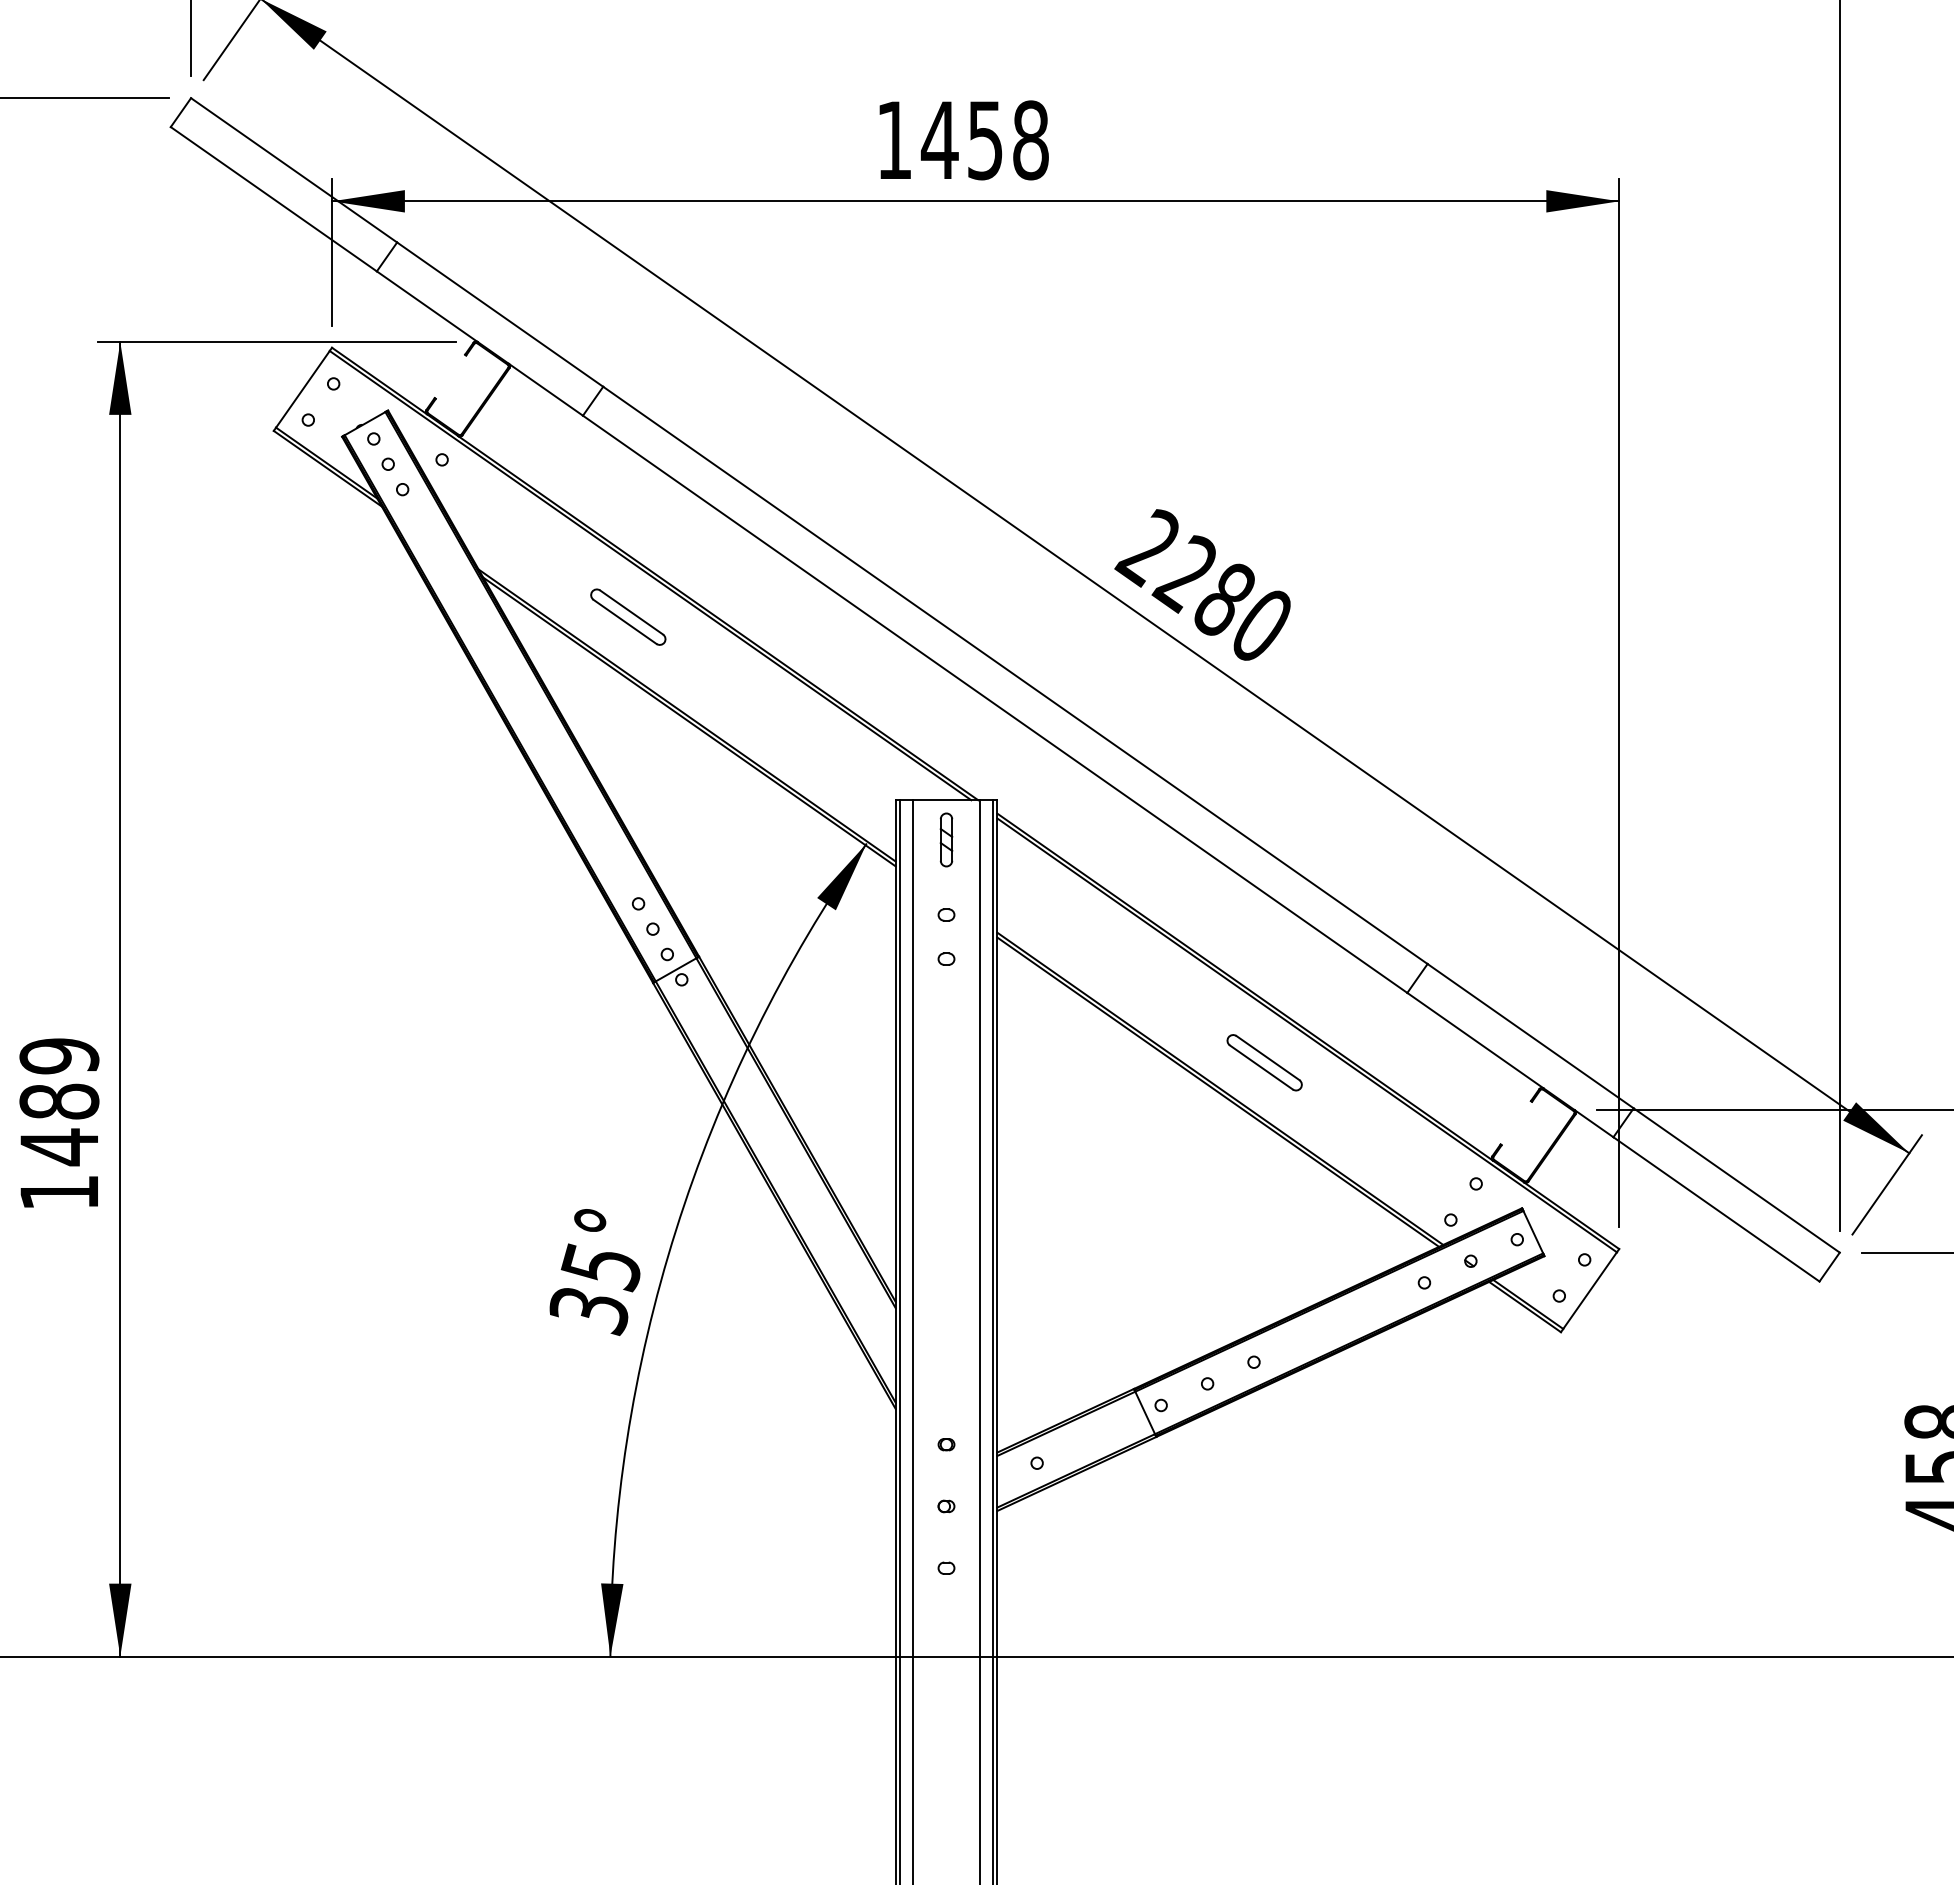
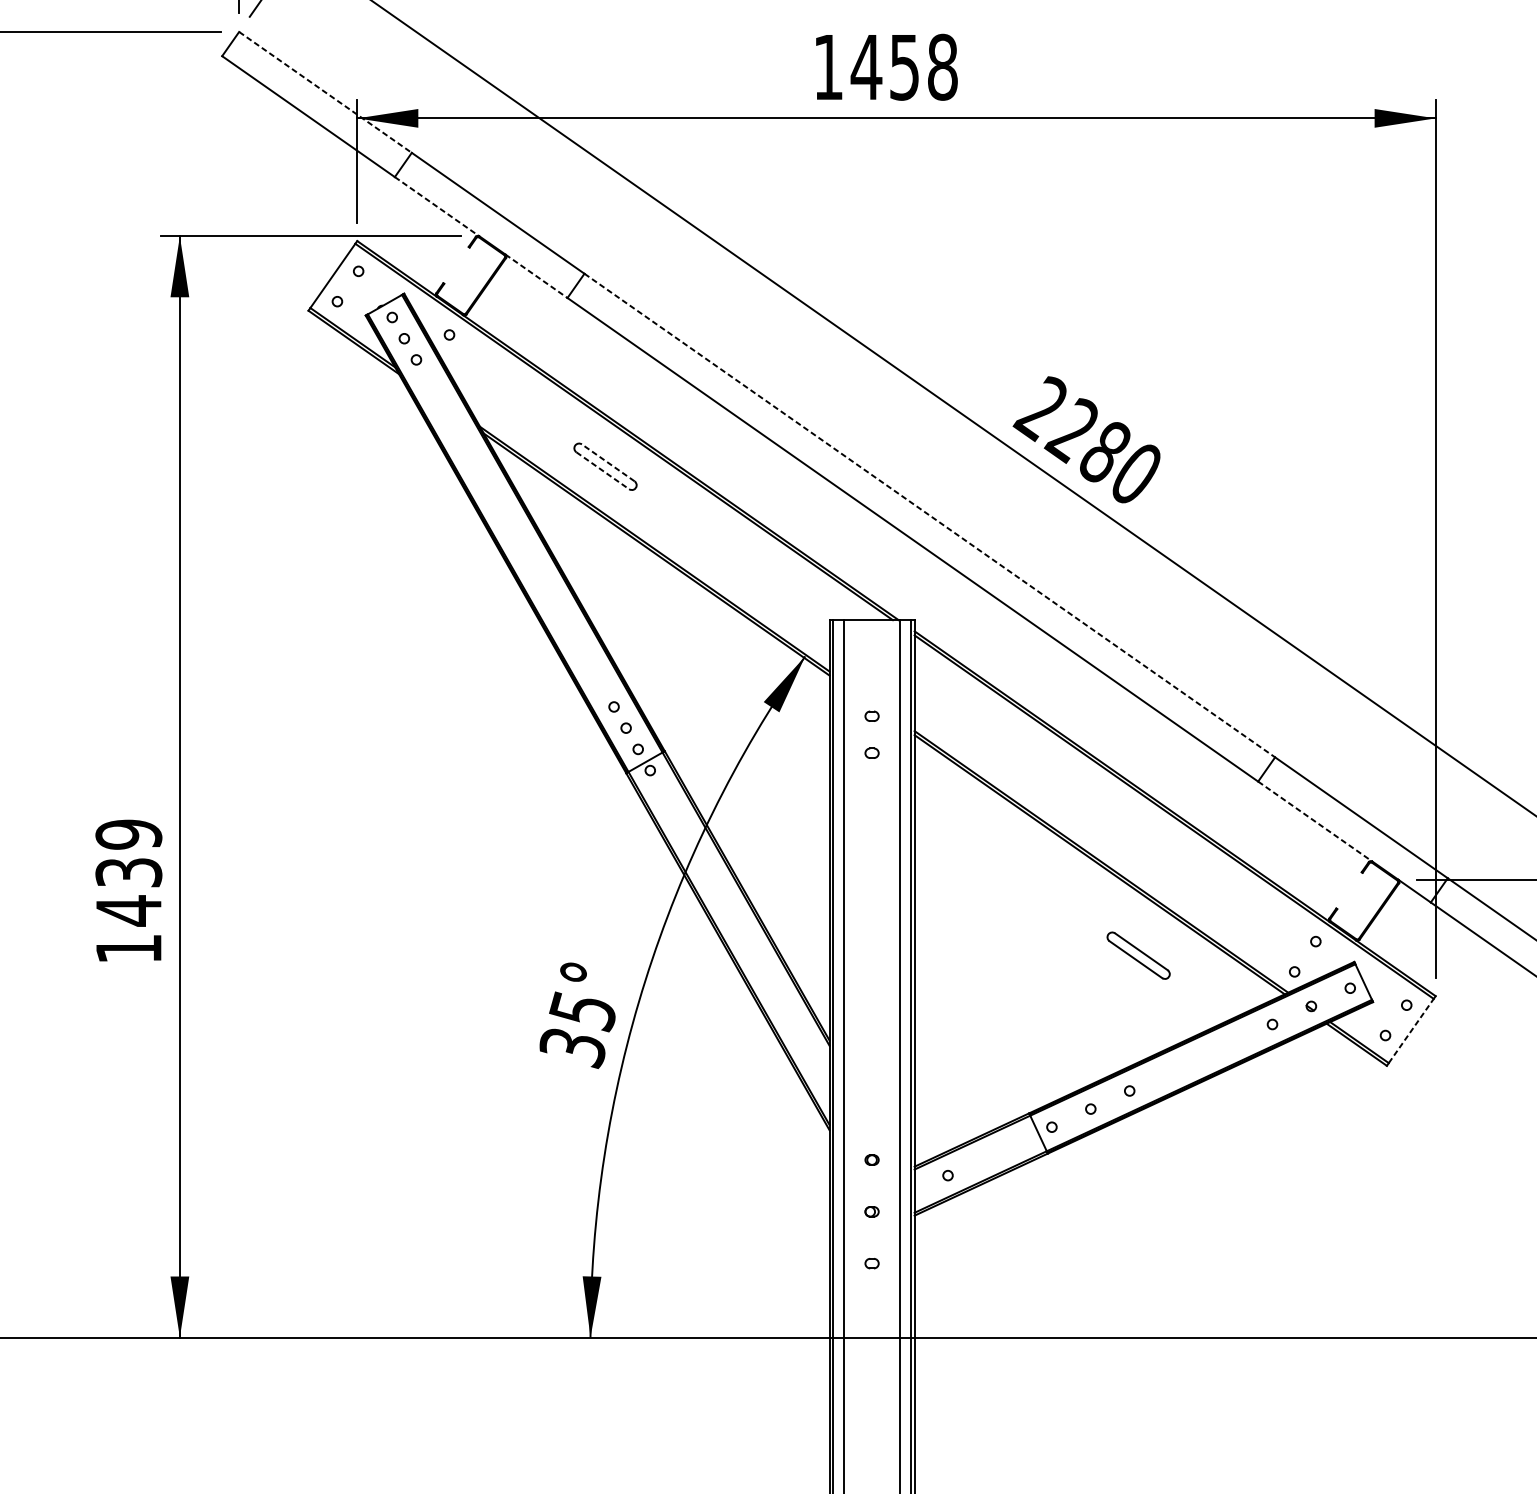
line: (294, 170) -> (325, 92), solid -> dashed
line: (427, 306) -> (437, 206), solid -> dashed
line: (546, 390) -> (536, 276), solid -> dashed
line: (631, 612) -> (608, 462), solid -> dashed
line: (625, 622) -> (603, 471), solid -> dashed
line: (1015, 675) -> (929, 515), solid -> dashed
part: (946, 839) -> (872, 653), removed
line: (1475, 1040) -> (1315, 821), solid -> dashed
part: (1264, 1062) -> (1138, 955), moved
text: (59, 1101) -> (128, 872), 1489 -> 1439
line: (1590, 1290) -> (1411, 1030), solid -> dashed

